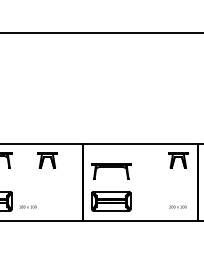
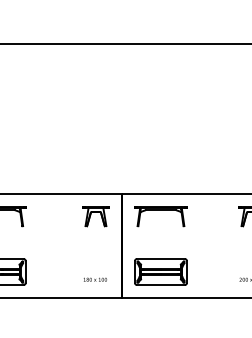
part: (47, 160) -> (96, 216), moved
part: (111, 171) -> (161, 216), moved
text: (27, 206) -> (94, 279), moved

